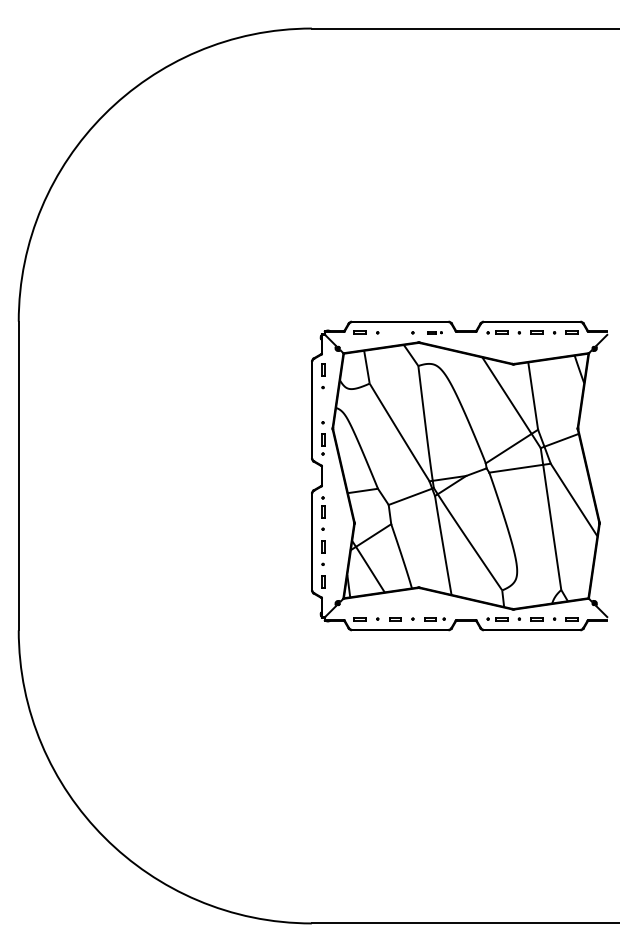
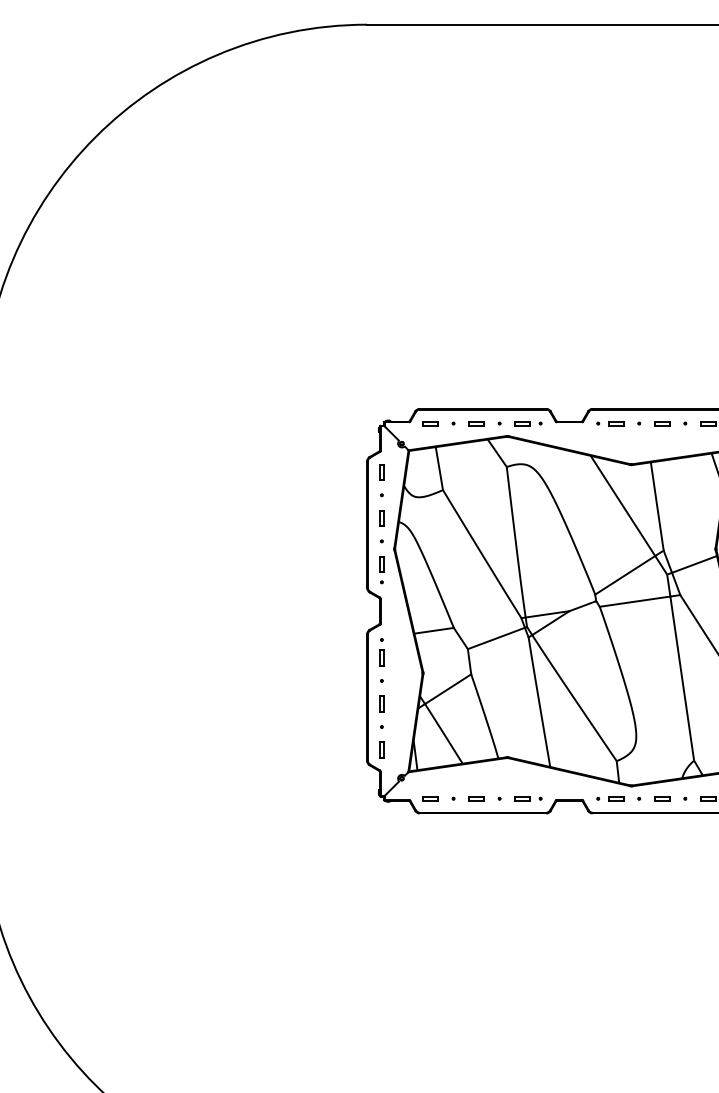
part: (395, 332) -> (476, 423), added
part: (434, 332) -> (527, 423), size x1.43
part: (323, 404) -> (382, 517), added

